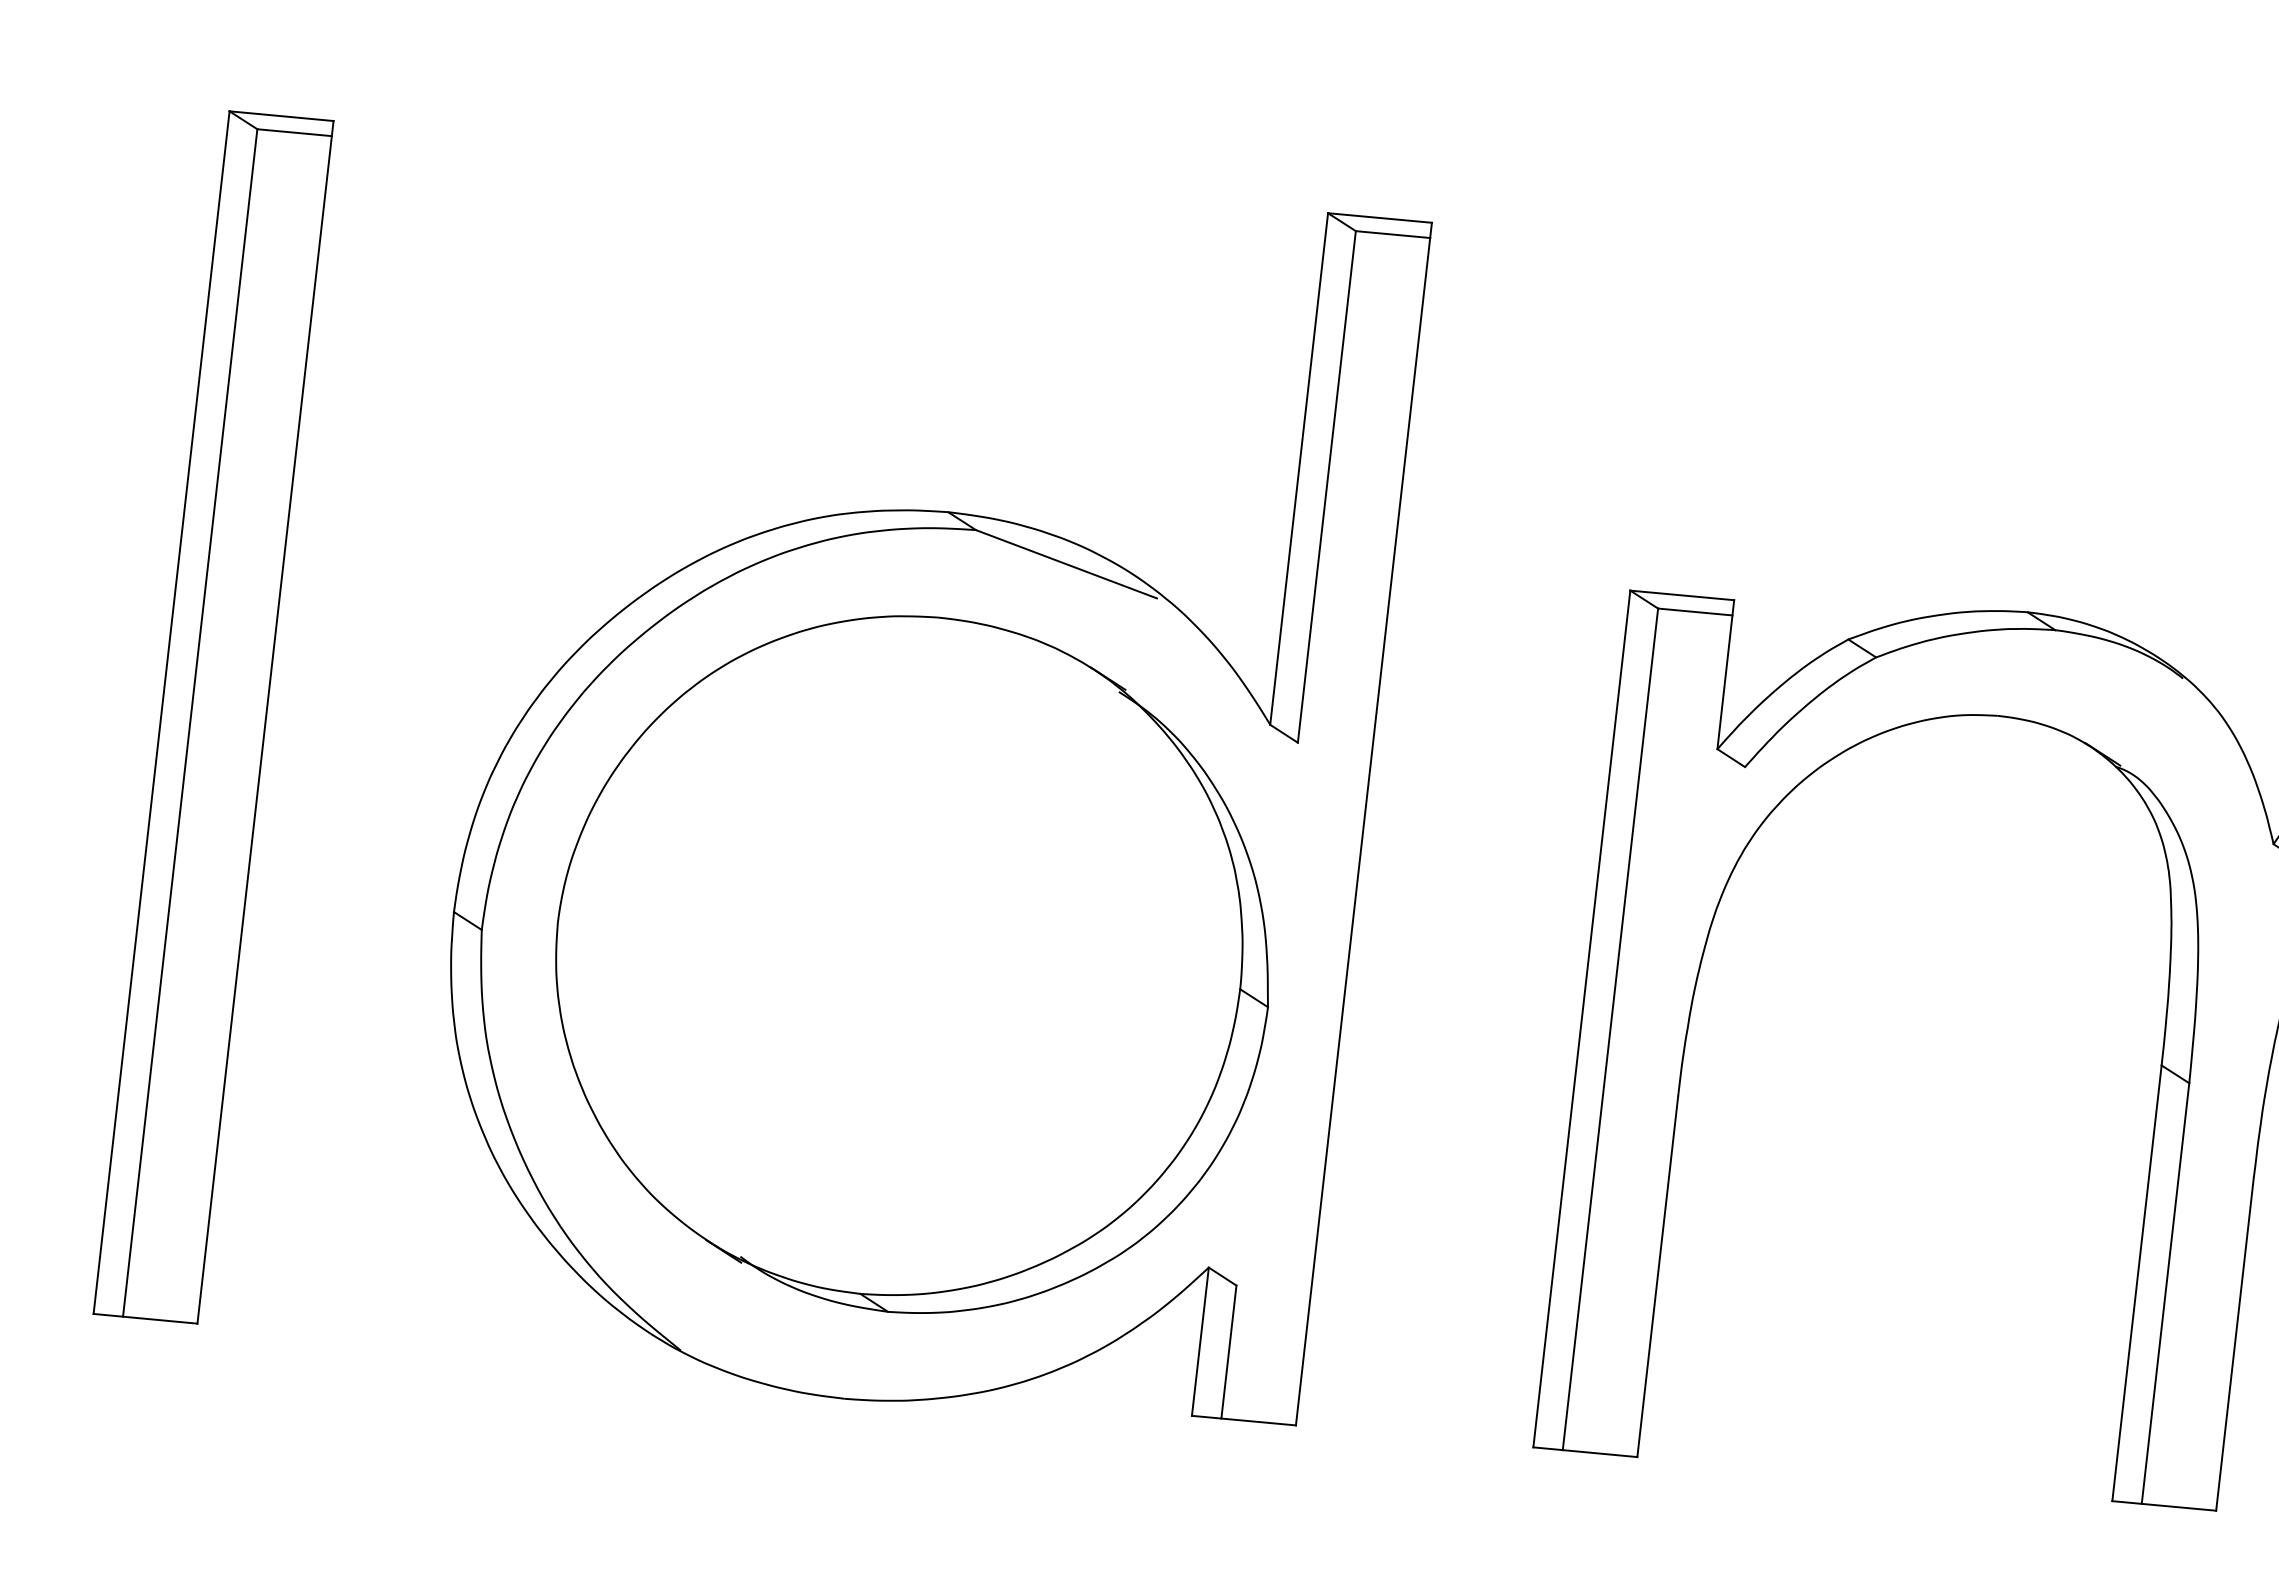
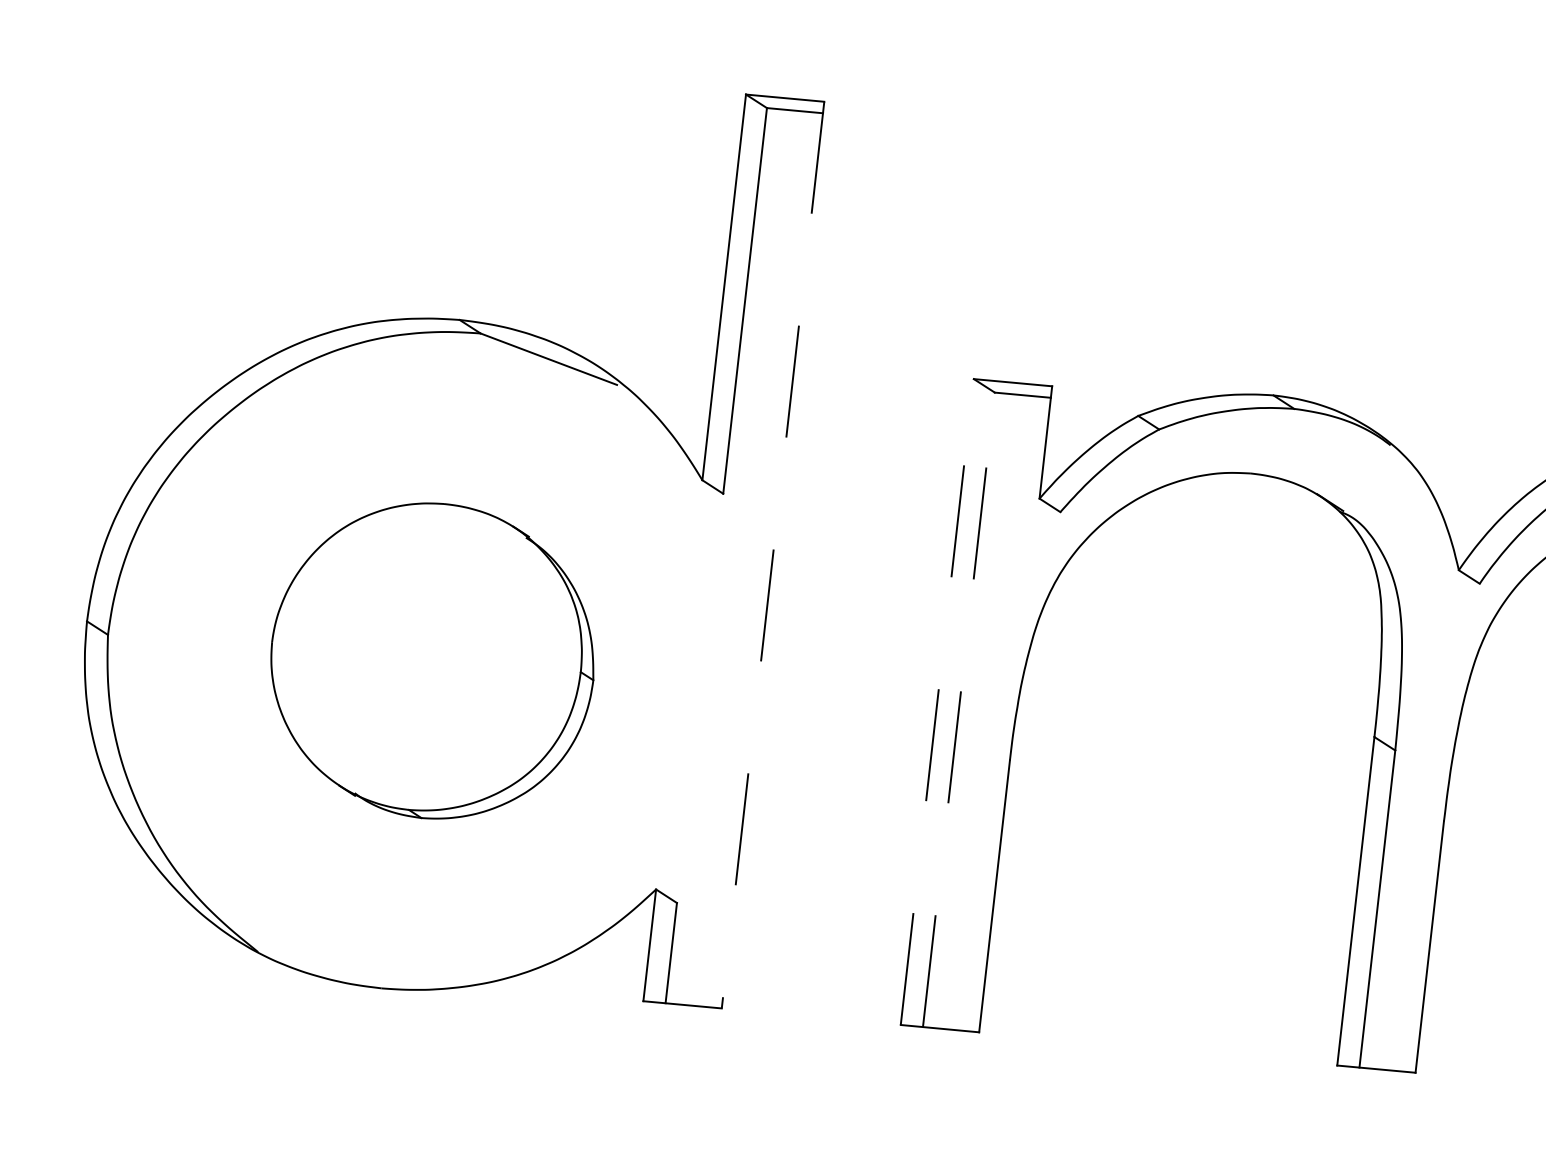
line: (1363, 824) -> (772, 555), solid -> dashed
part: (911, 964) -> (431, 660), size x0.6
line: (1581, 1018) -> (937, 701), solid -> dashed
line: (1610, 1029) -> (958, 709), solid -> dashed

